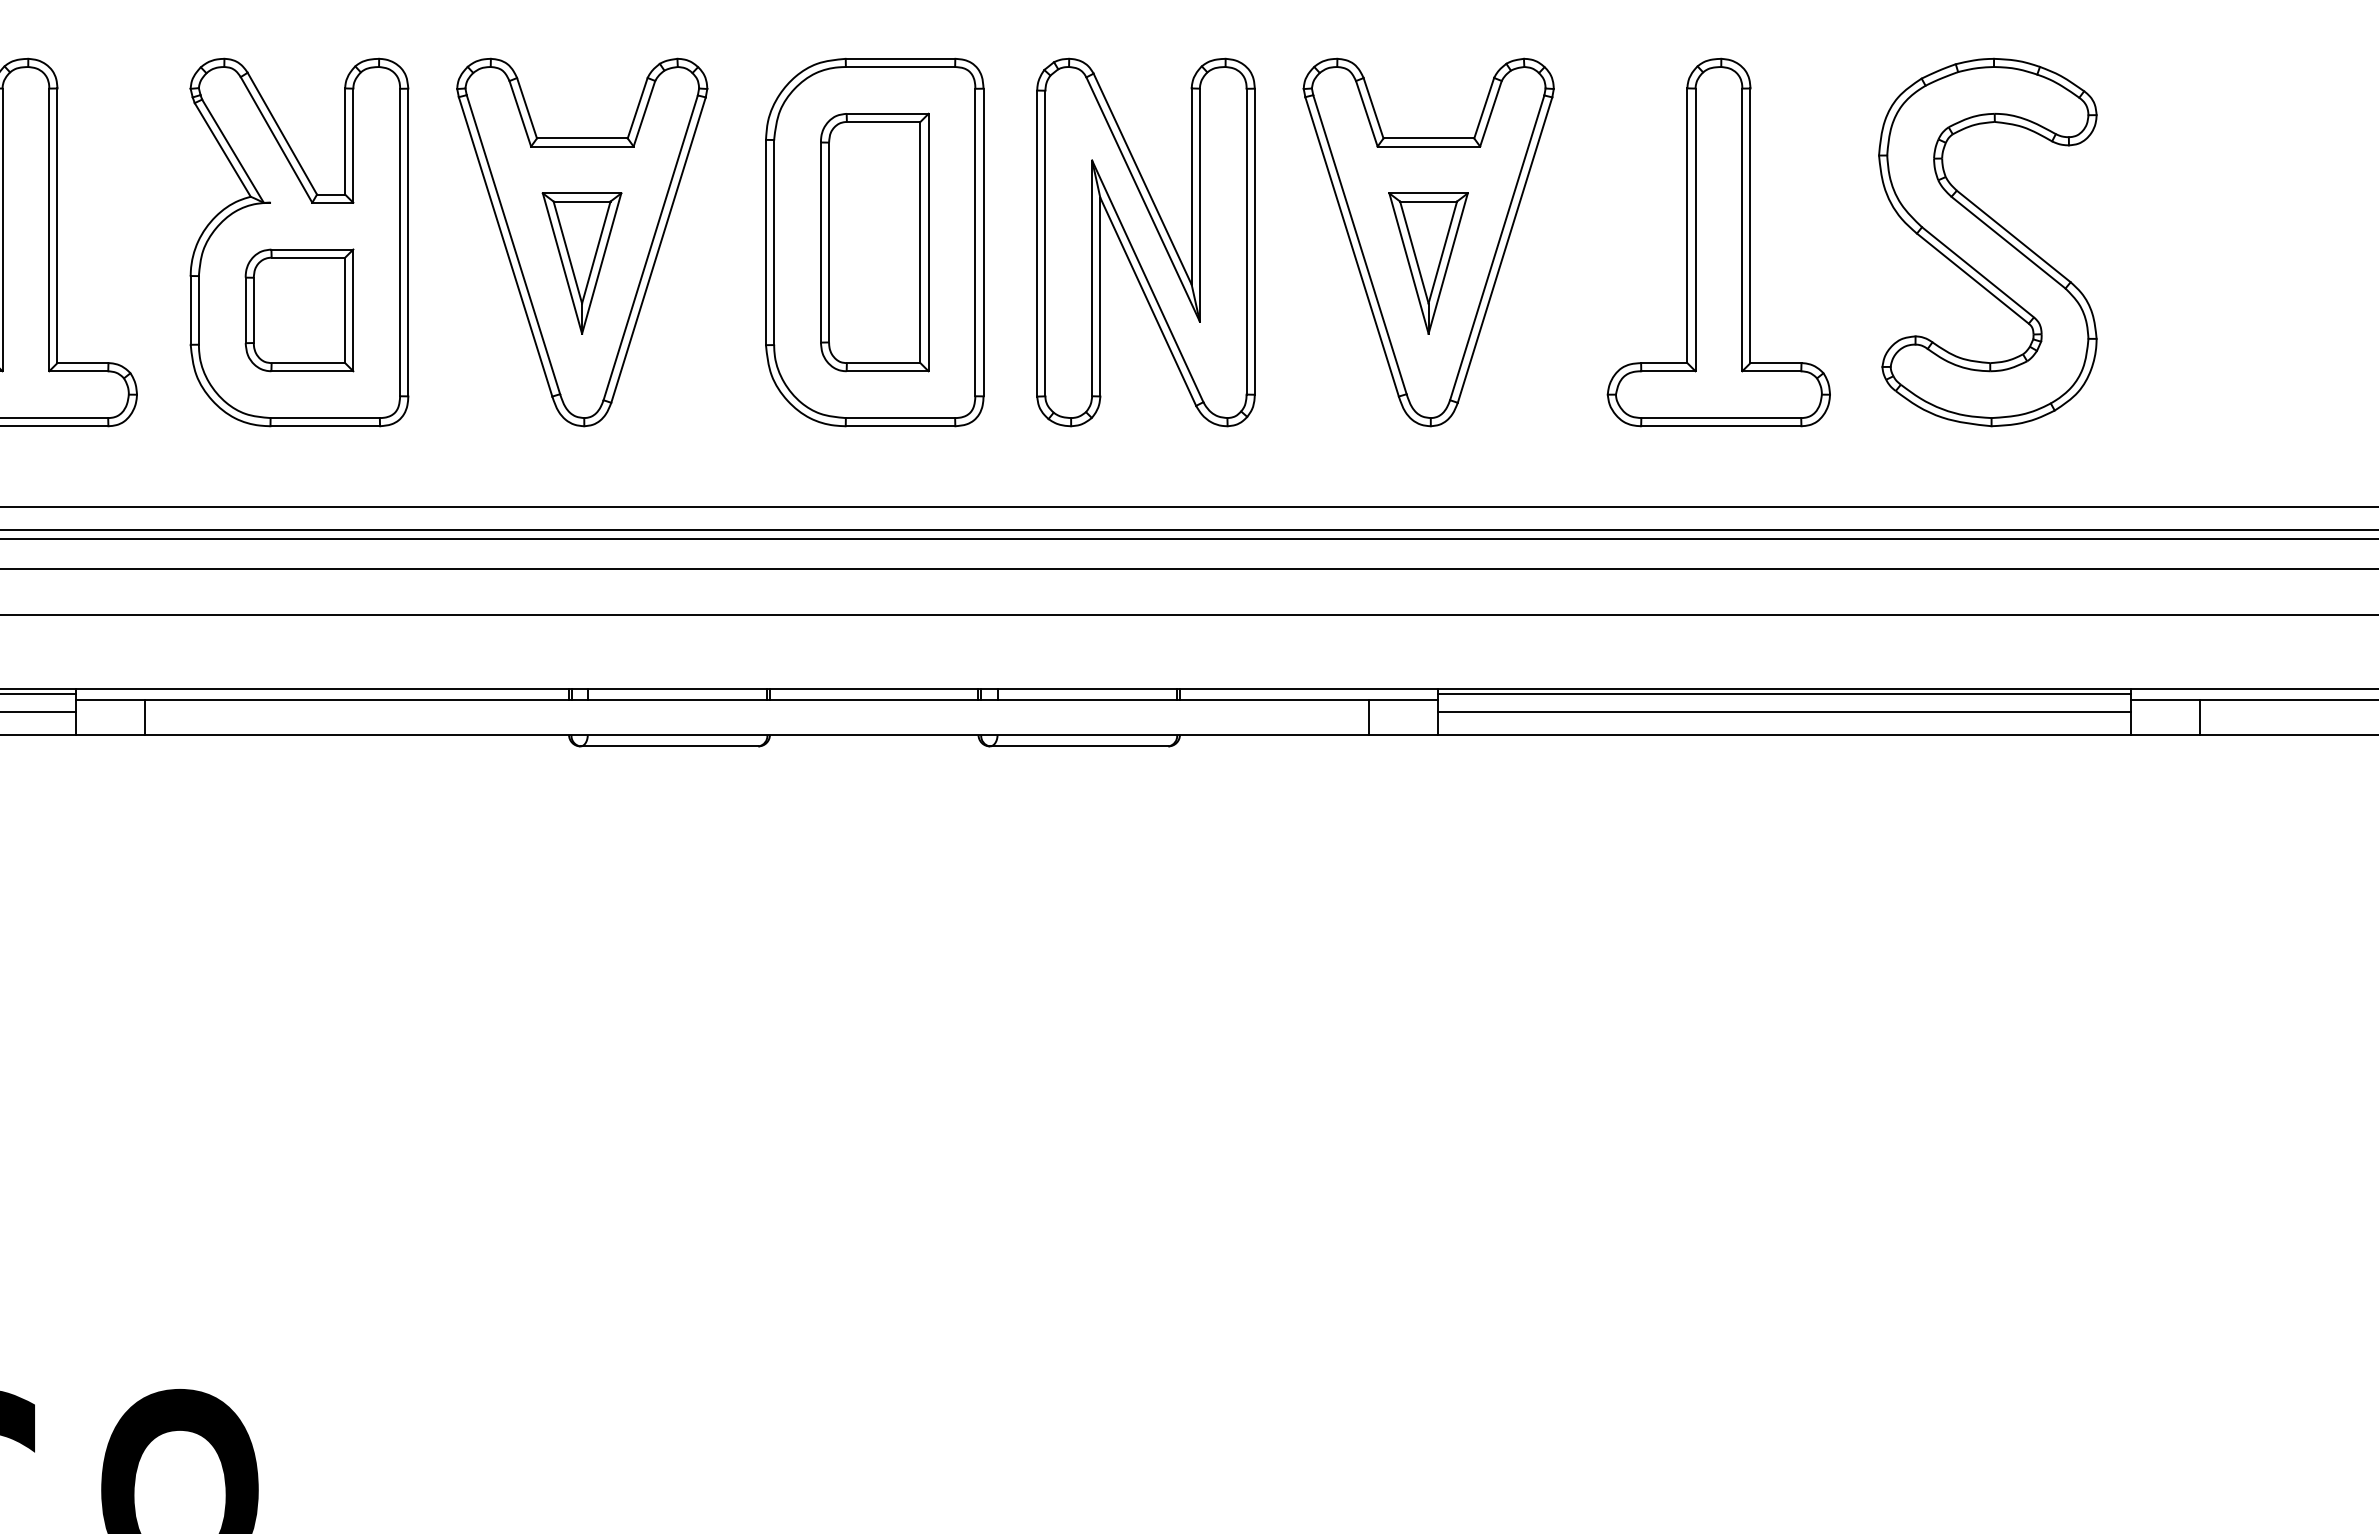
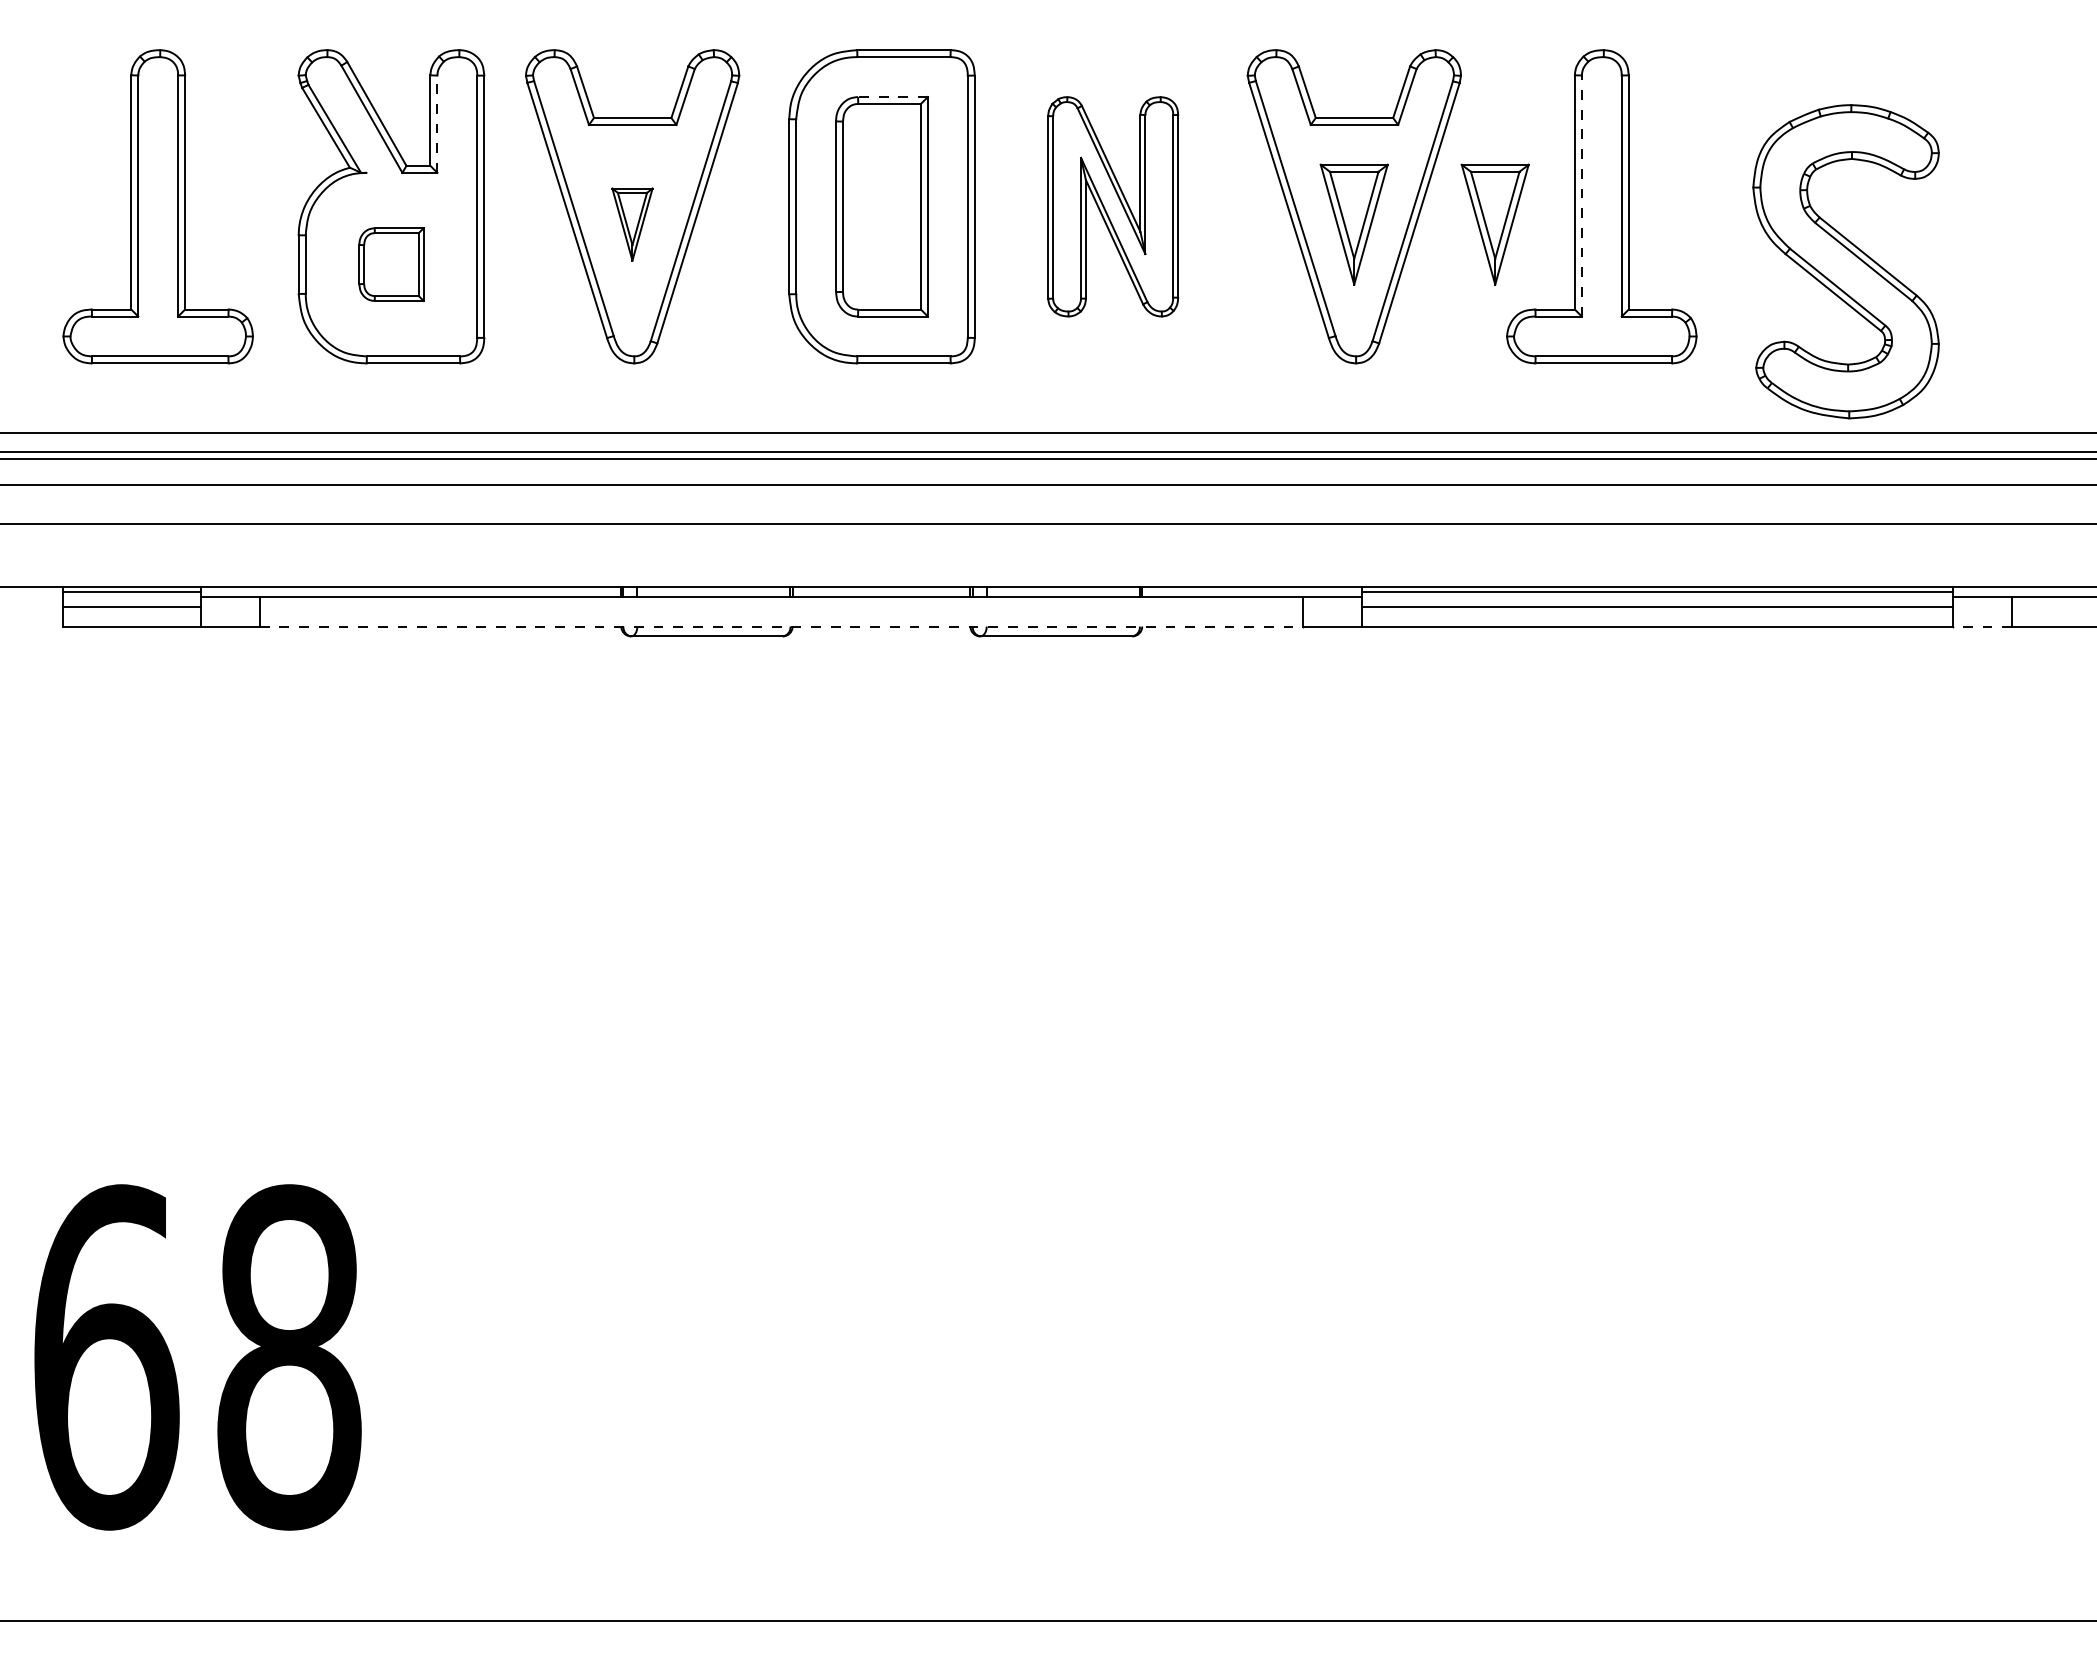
line: (887, 114) -> (892, 97), solid -> dashed
line: (353, 146) -> (437, 124), solid -> dashed
line: (1695, 230) -> (1581, 196), solid -> dashed
part: (1145, 242) -> (1112, 206), size x0.7
part: (1987, 242) -> (1845, 261), moved
part: (582, 263) -> (632, 224), size x0.6
part: (1593, 263) -> (1494, 224), added
part: (299, 310) -> (391, 264), size x0.7
line: (756, 734) -> (781, 626), solid -> dashed
line: (2165, 734) -> (1982, 626), solid -> dashed

